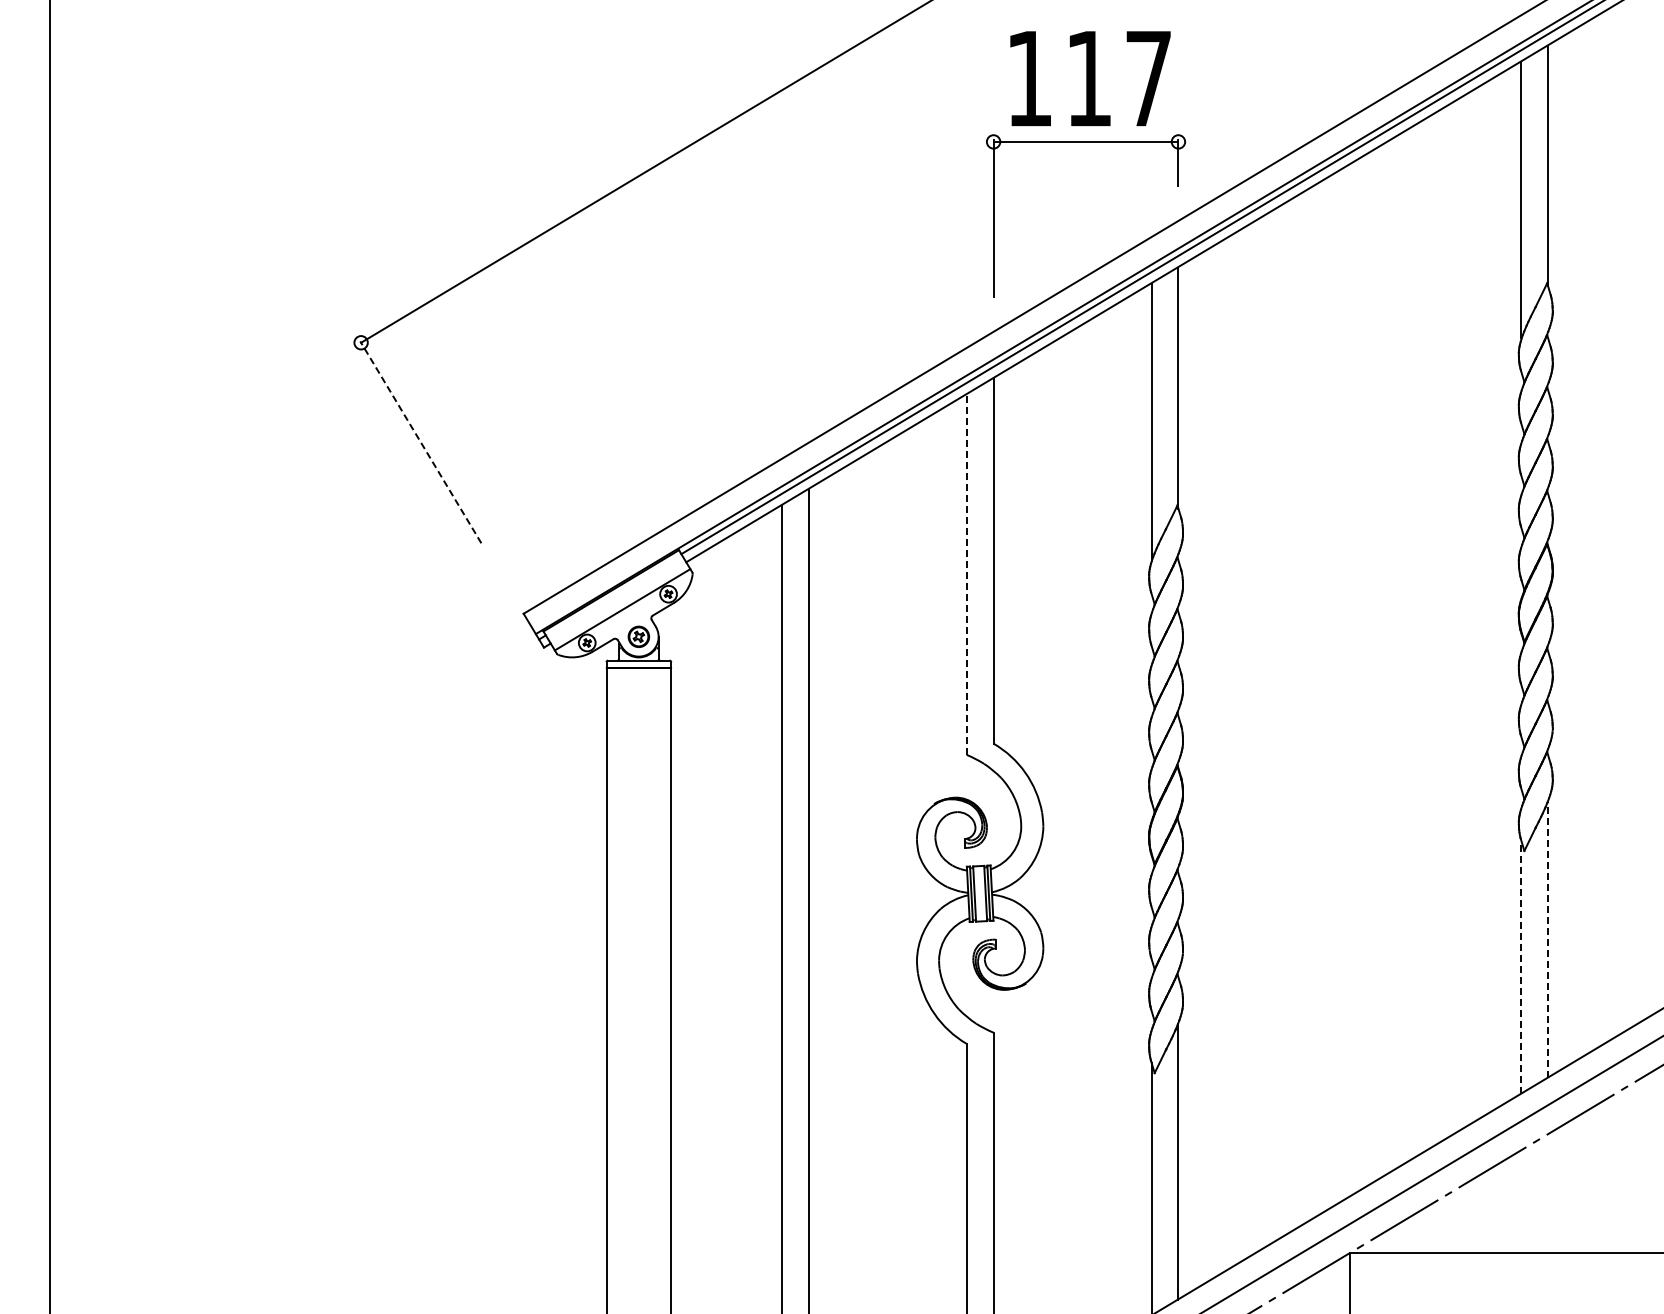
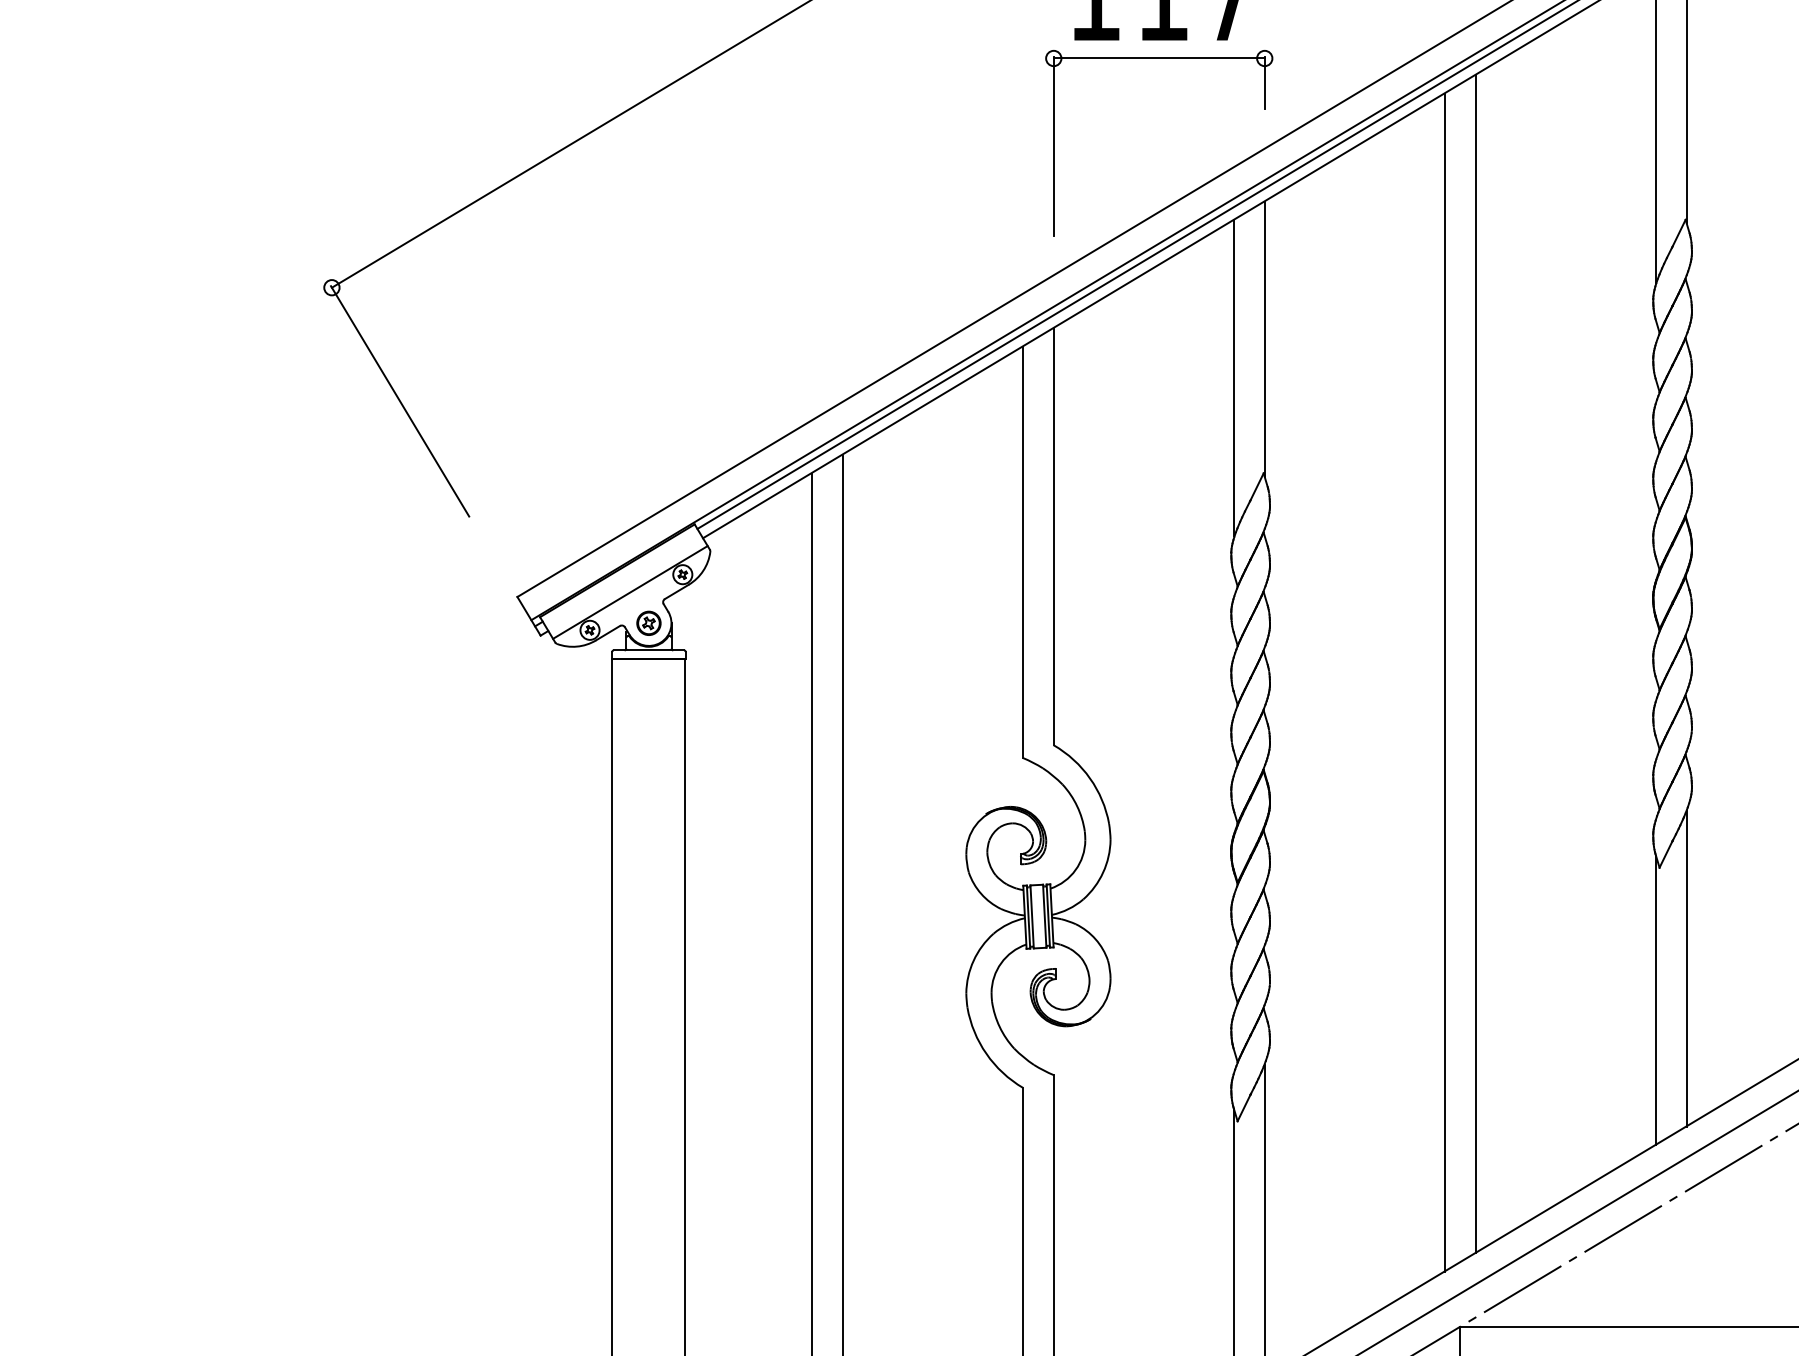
line: (420, 442) -> (399, 401), dashed -> solid
line: (966, 574) -> (1022, 552), dashed -> solid
line: (1363, 672) -> (1475, 664), added
line: (1336, 688) -> (1445, 682), added
line: (1548, 939) -> (1687, 968), dashed -> solid
line: (1521, 967) -> (1656, 1000), dashed -> solid

